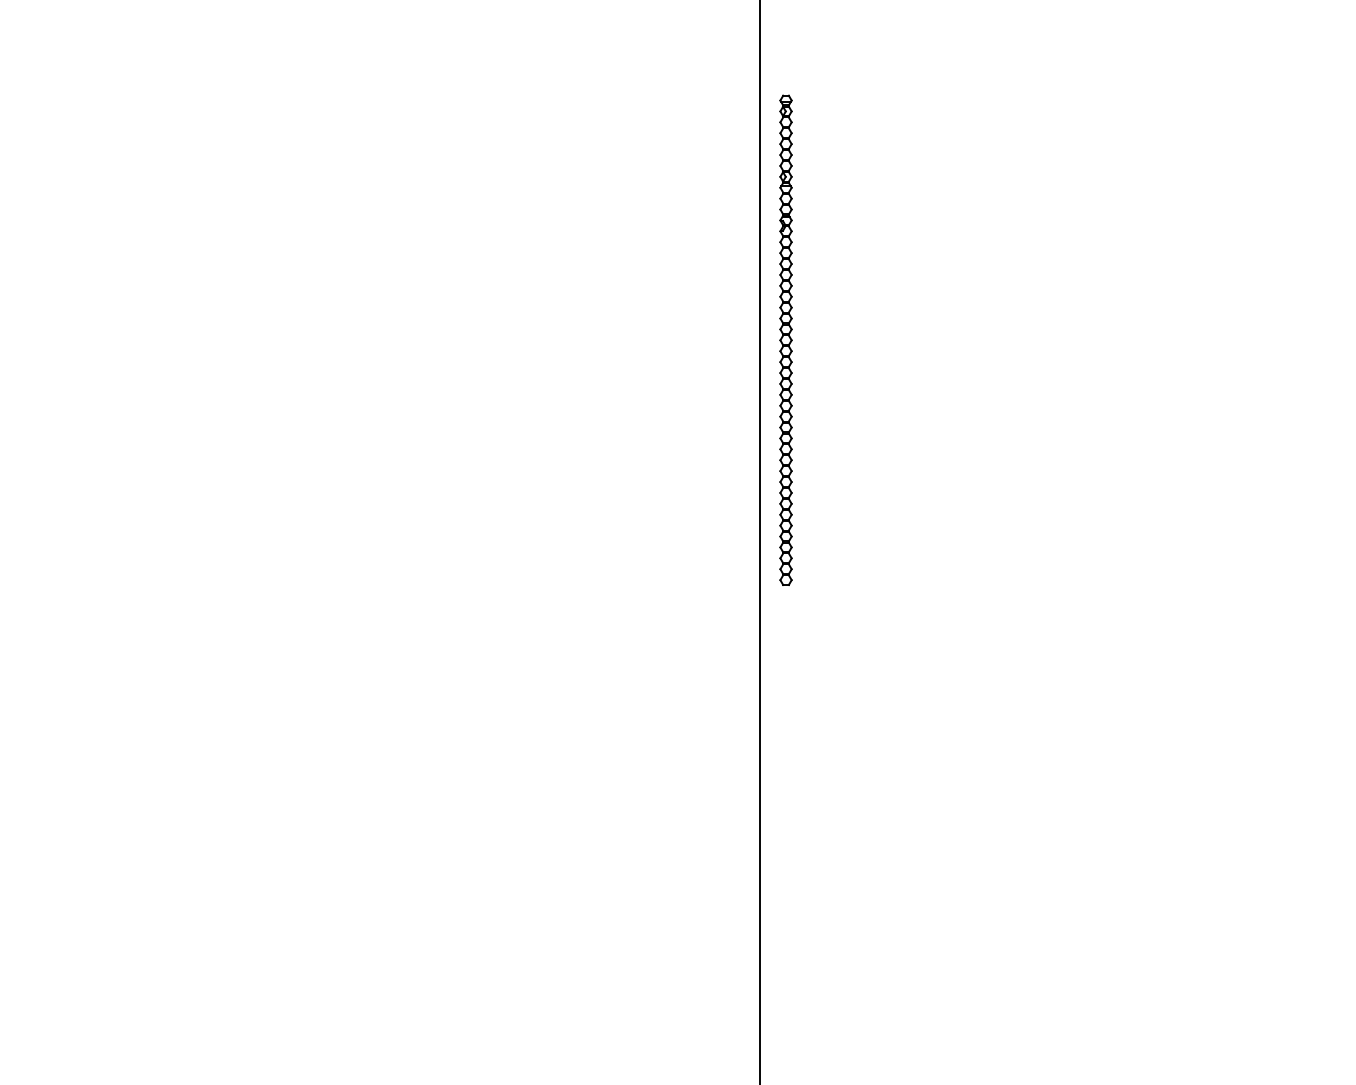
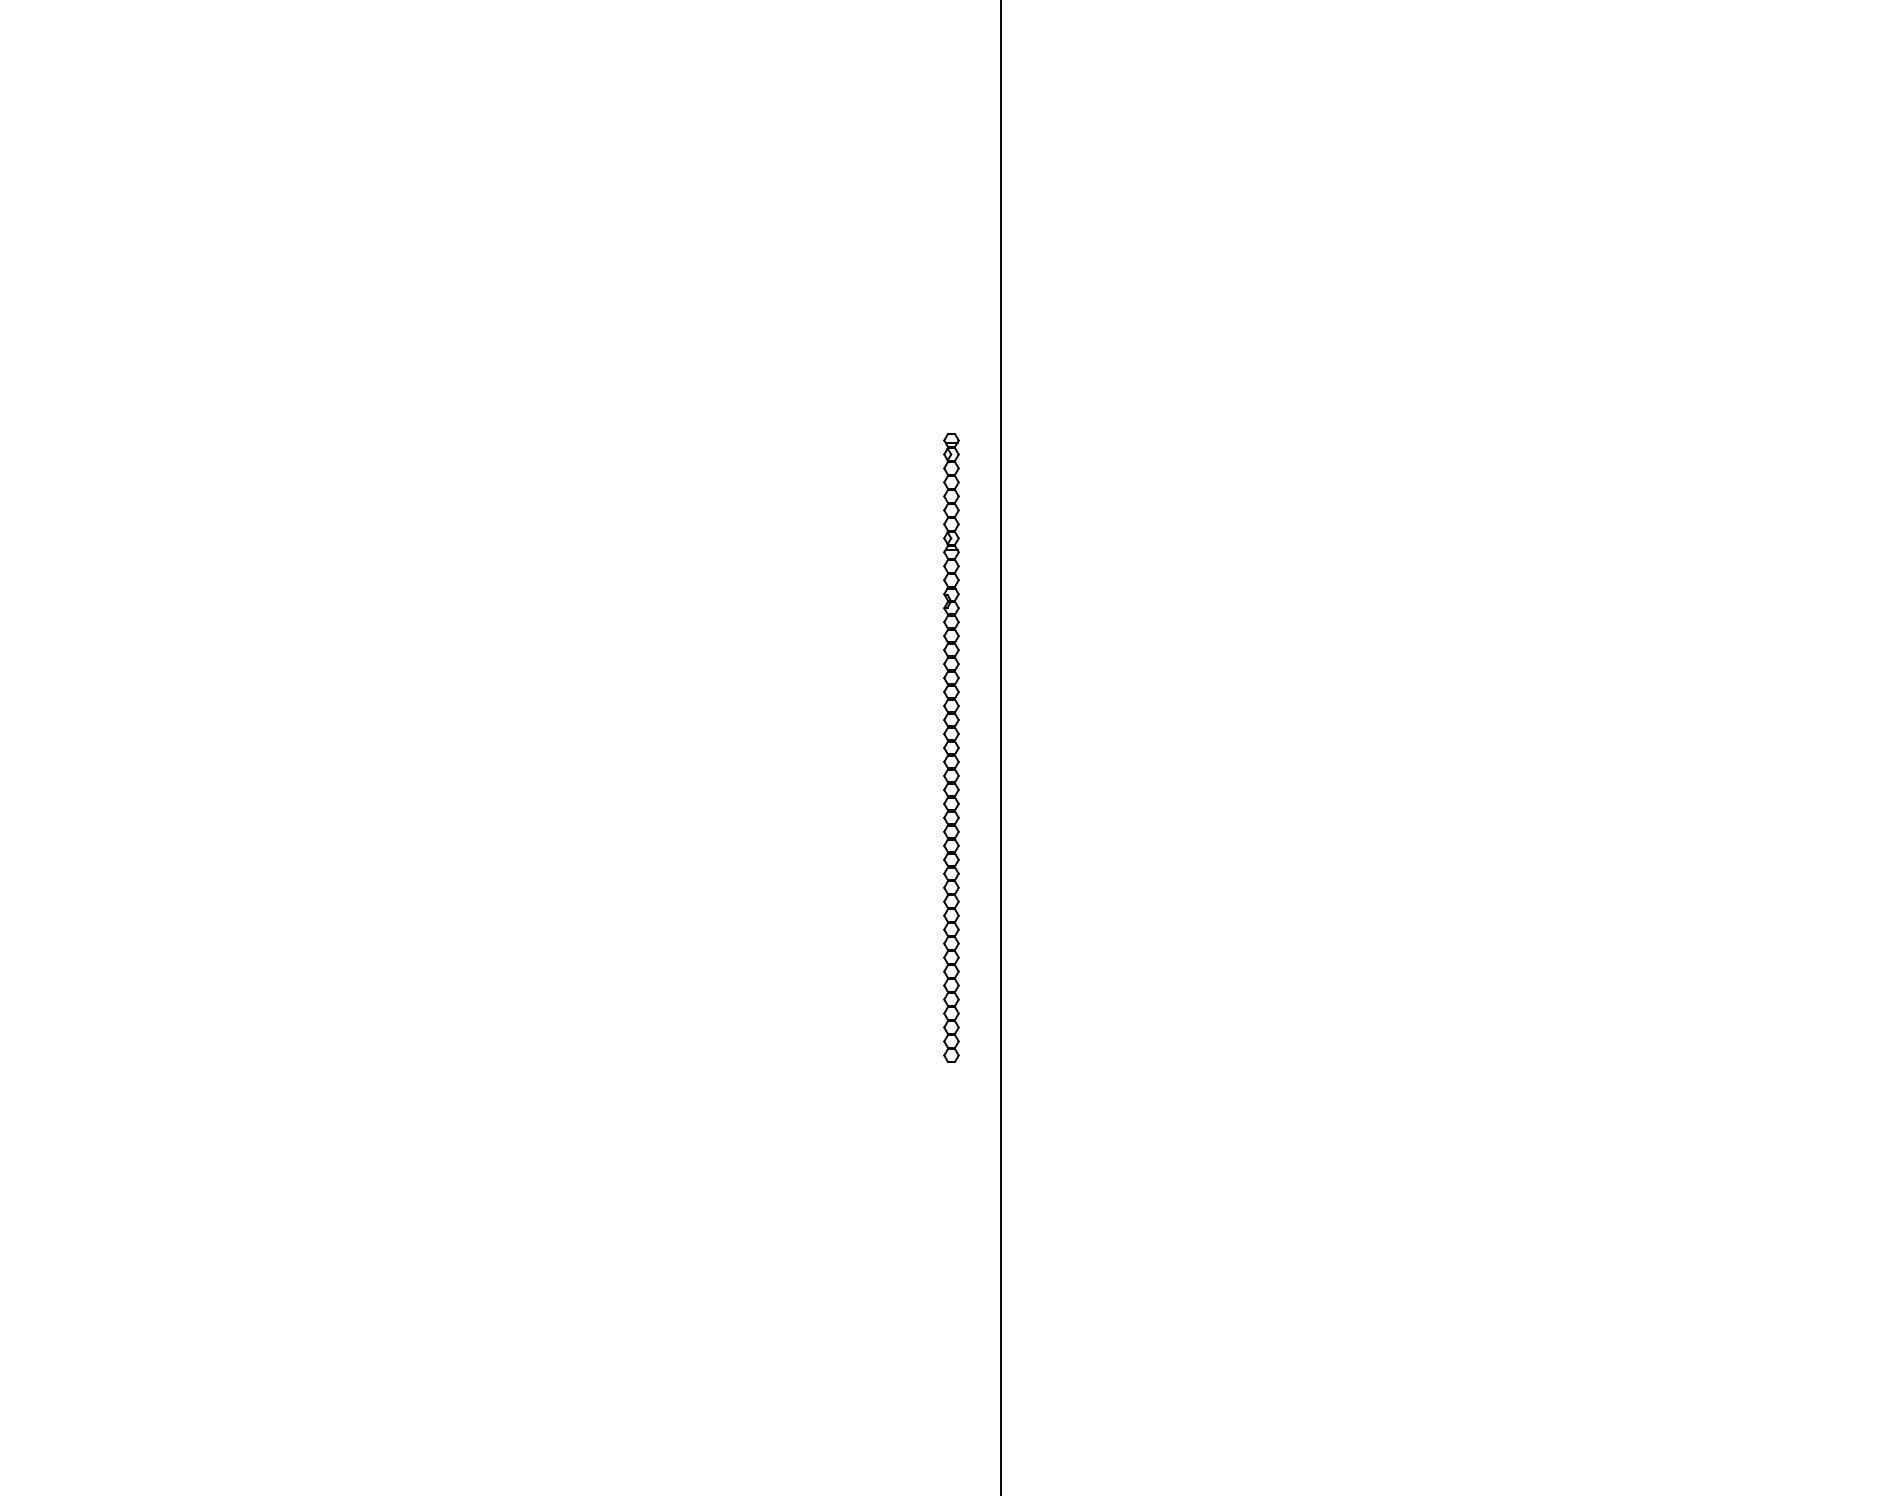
part: (786, 339) -> (951, 747), moved

